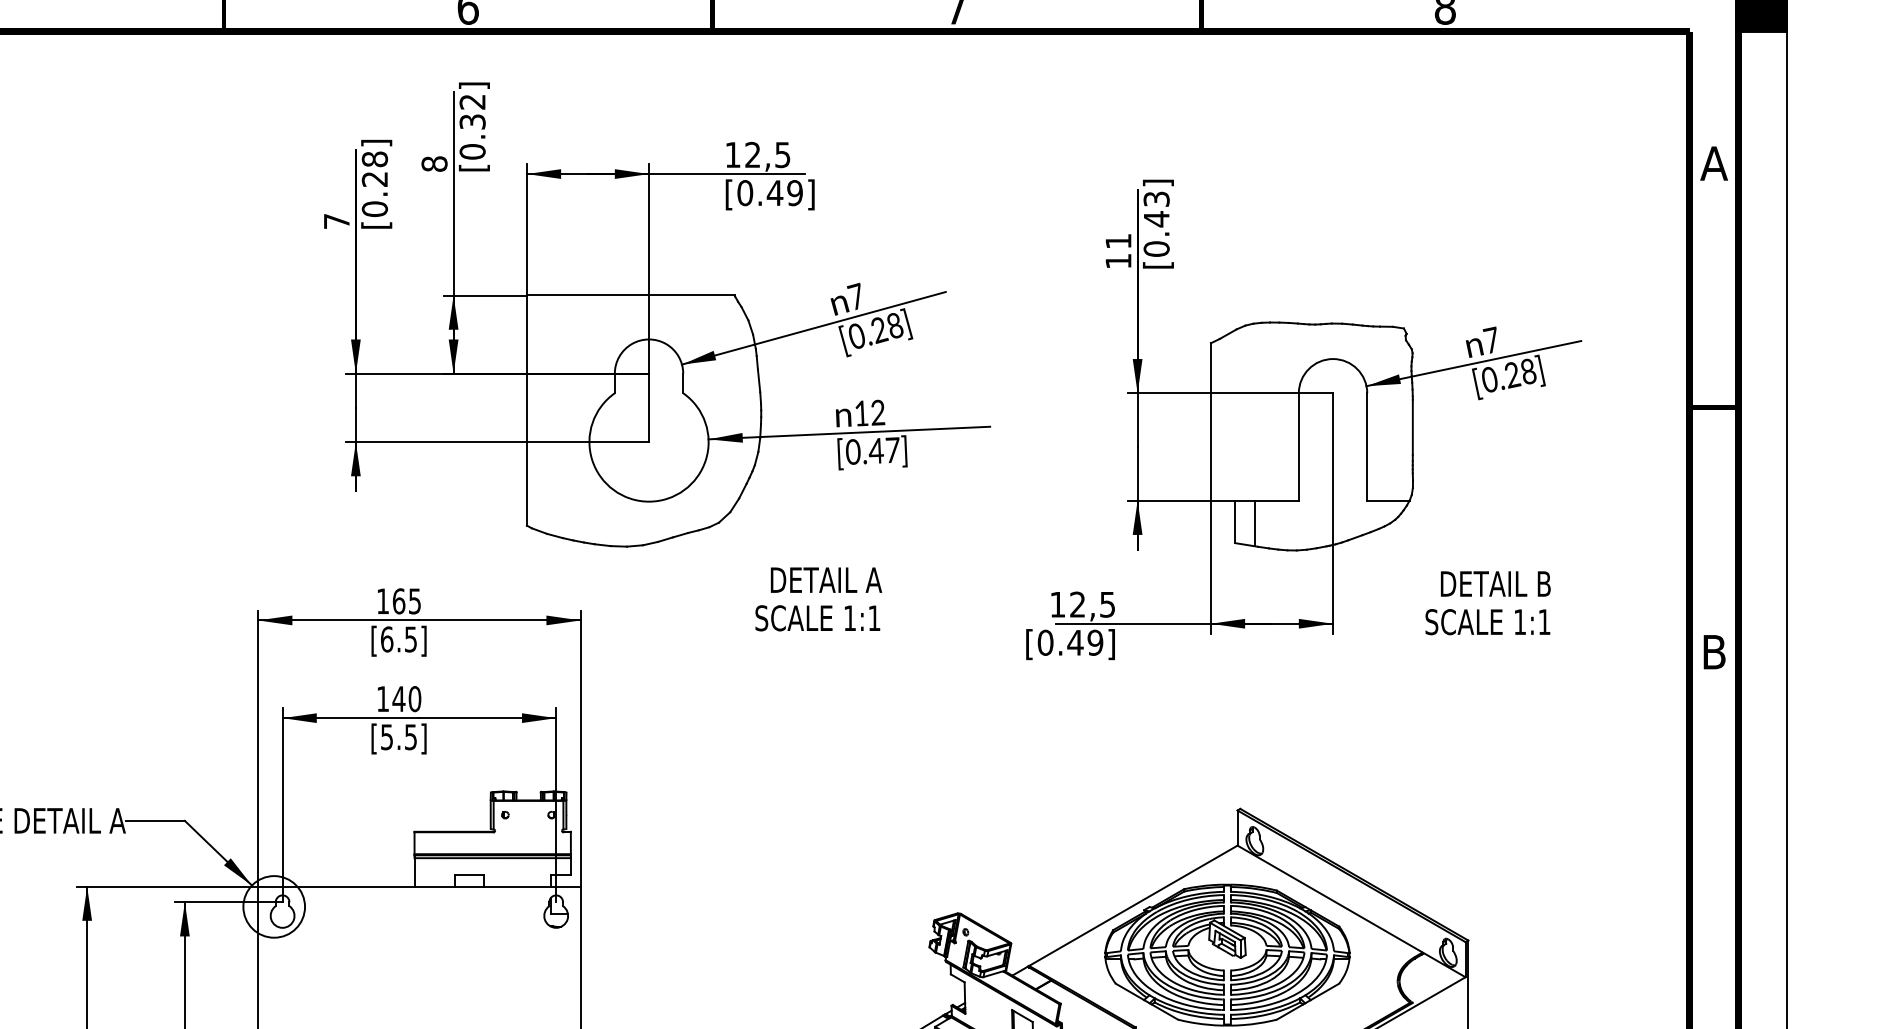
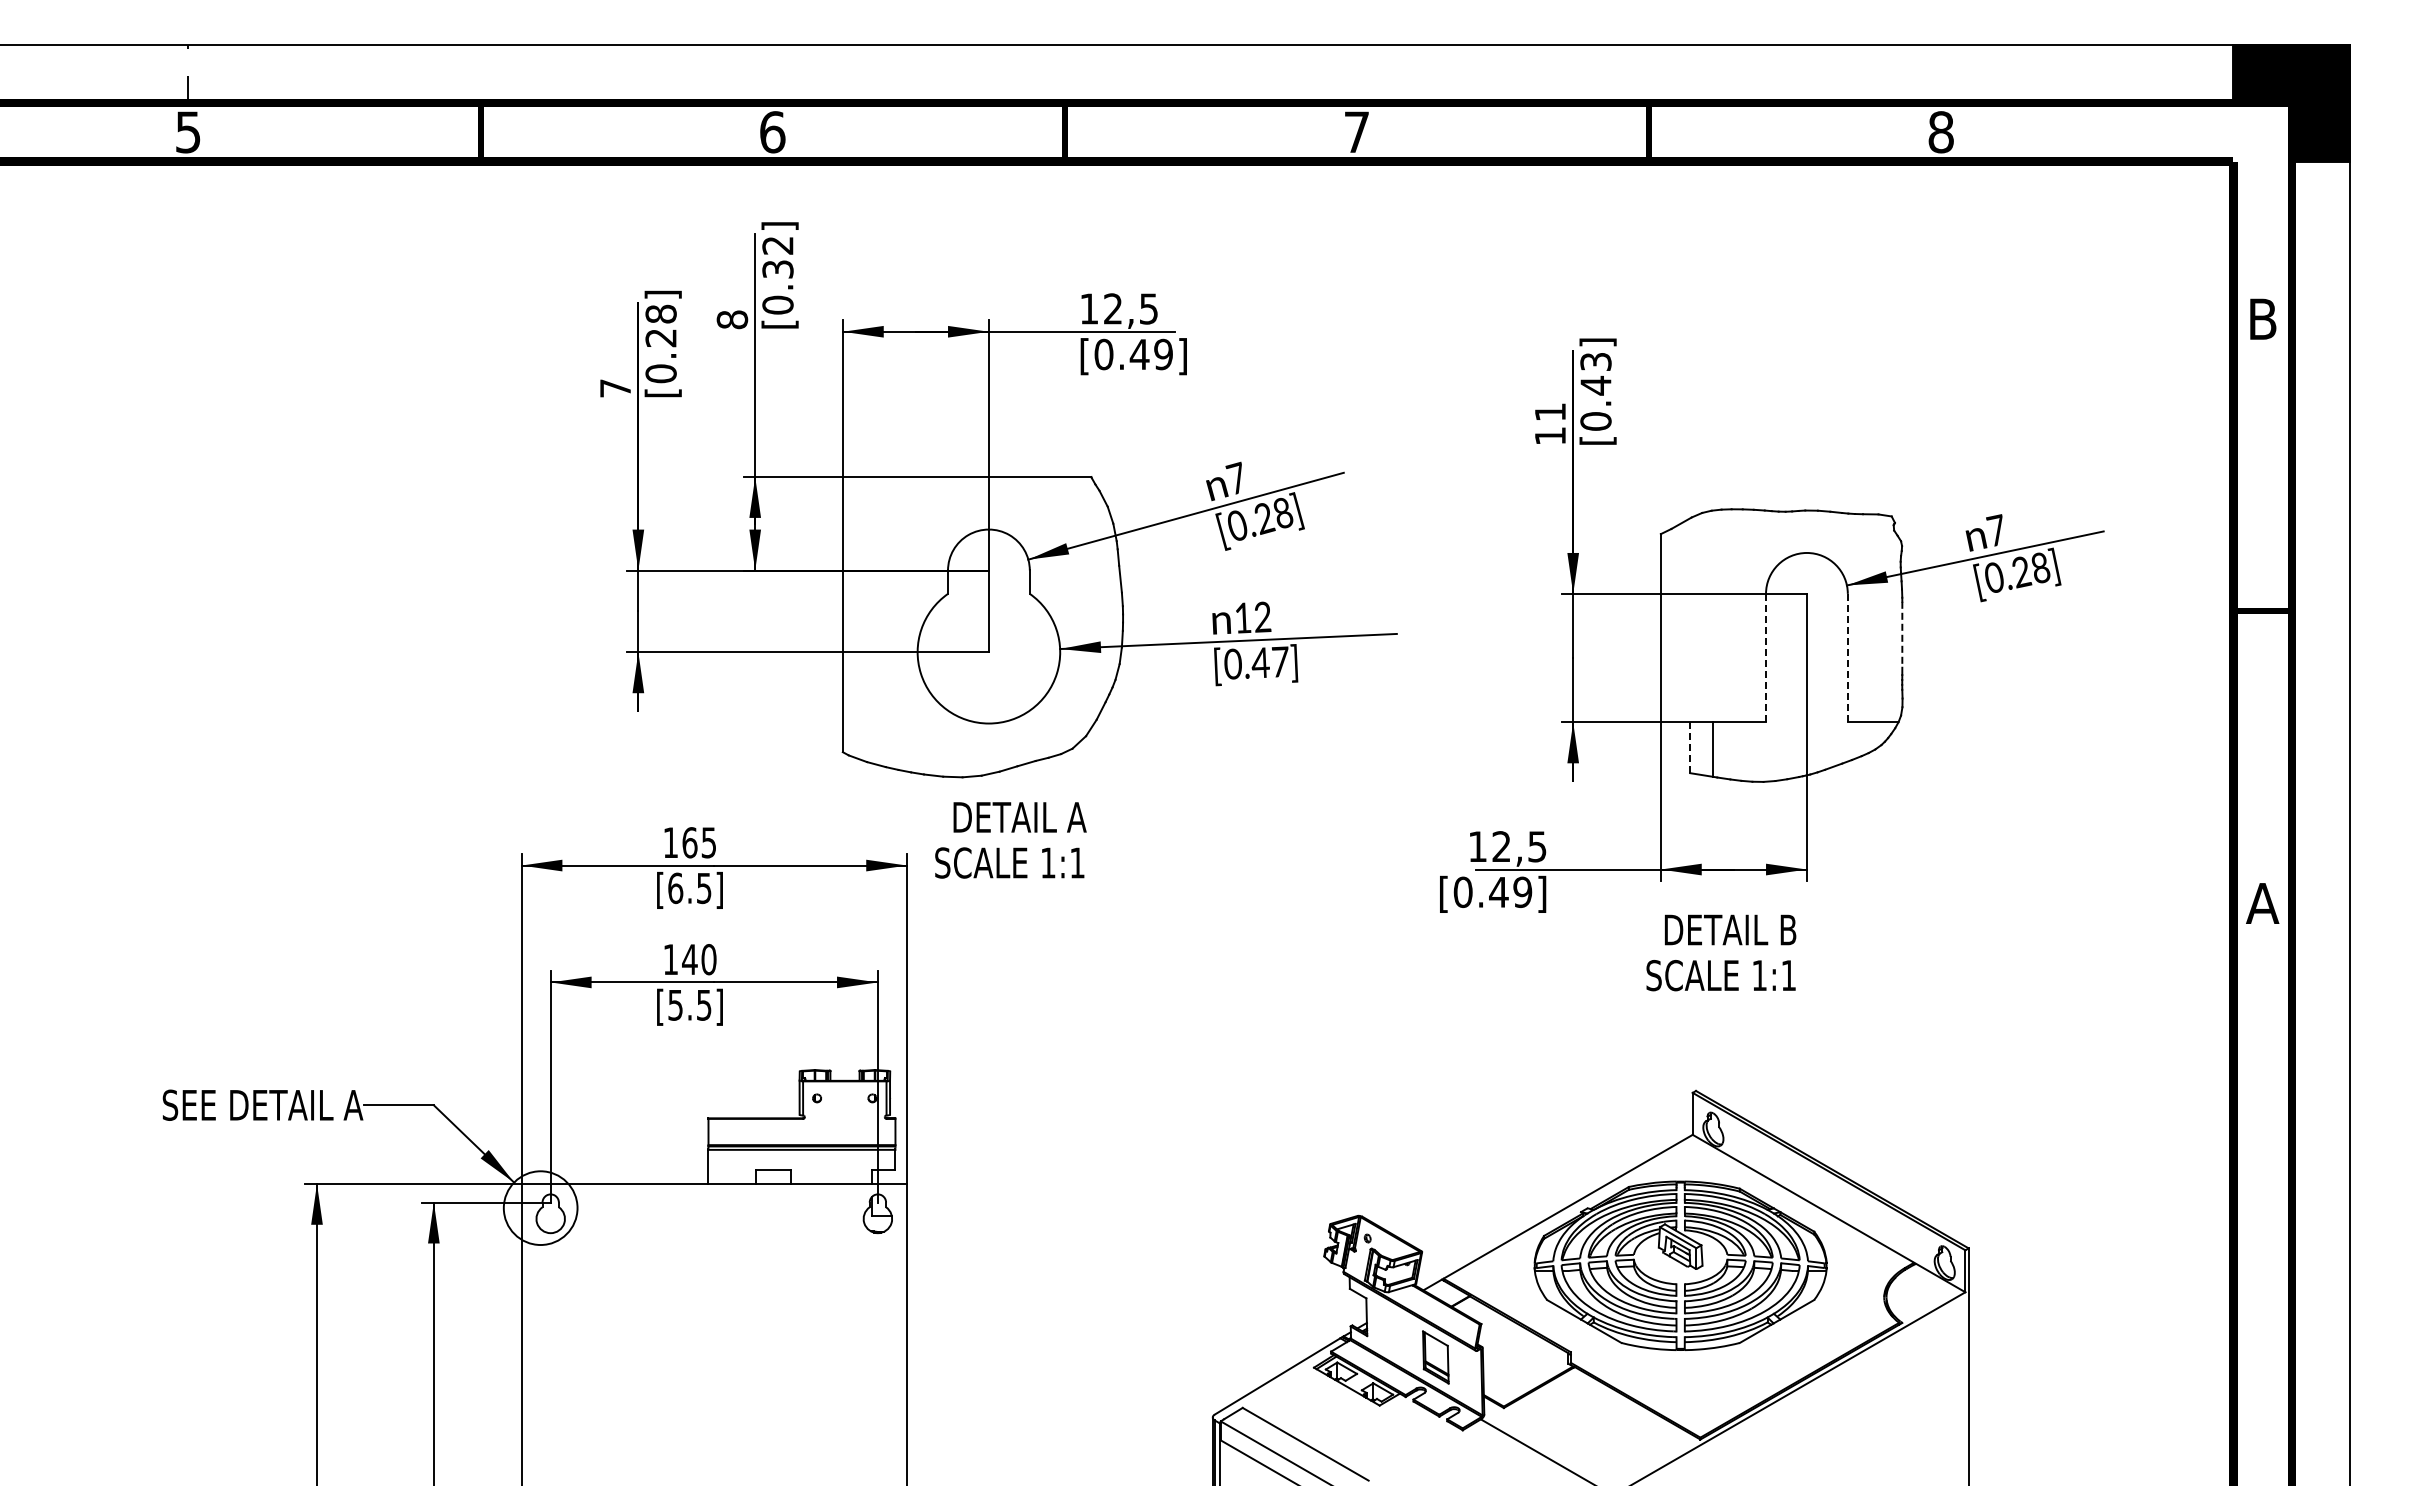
text: (1714, 162) -> (2262, 318), A -> B
line: (1412, 427) -> (1902, 634), solid -> dashed
line: (1299, 446) -> (1766, 657), solid -> dashed
line: (1366, 446) -> (1847, 657), solid -> dashed
line: (1235, 521) -> (1690, 747), solid -> dashed
text: (818, 599) -> (1010, 840), moved
text: (1488, 602) -> (1721, 952), moved
text: (1714, 652) -> (2262, 903), B -> A

